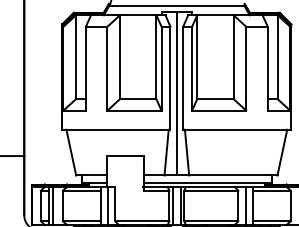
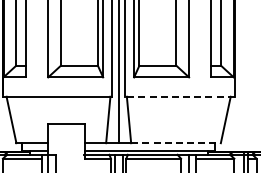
line: (236, 129) -> (179, 96), solid -> dashed
line: (233, 175) -> (176, 143), solid -> dashed

